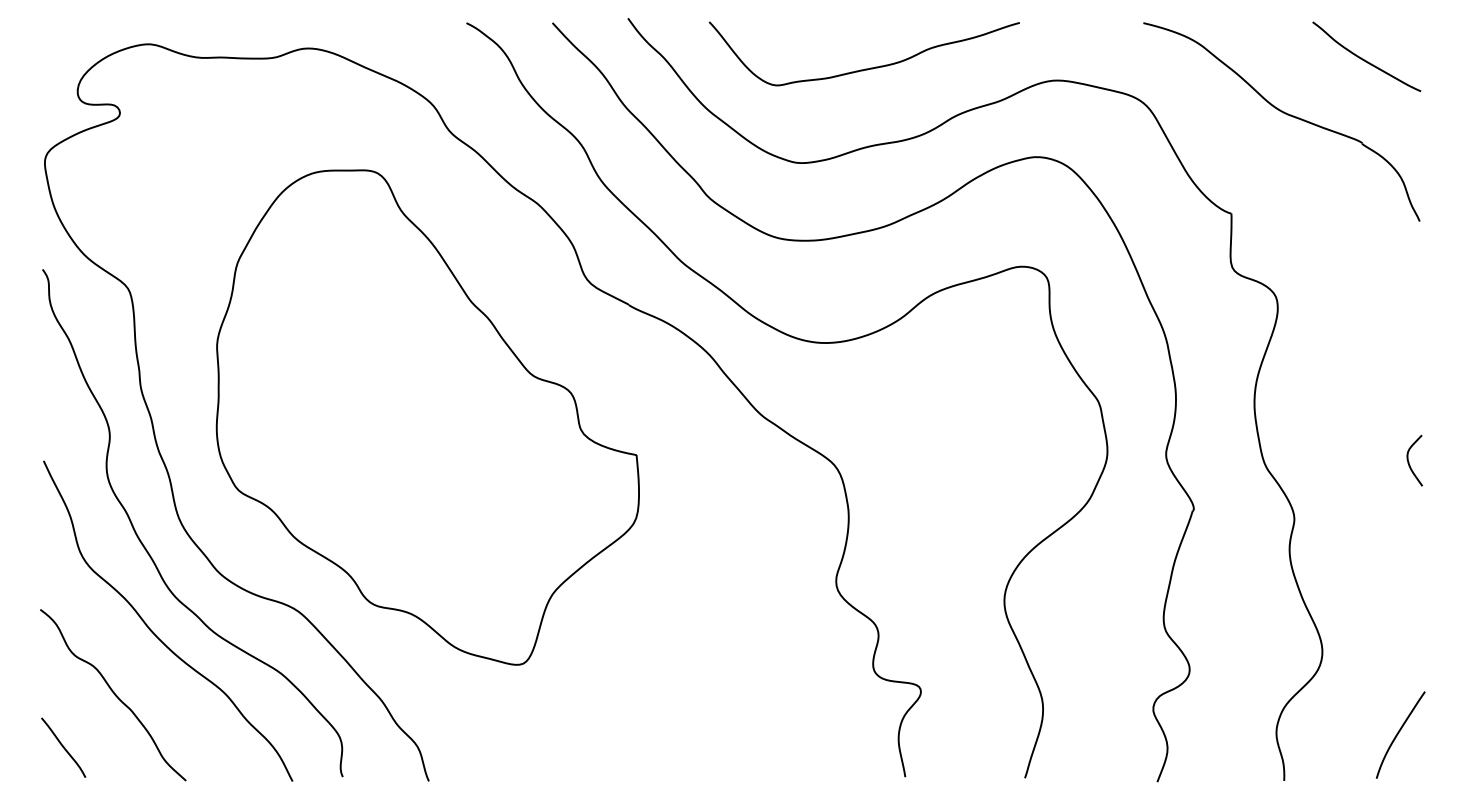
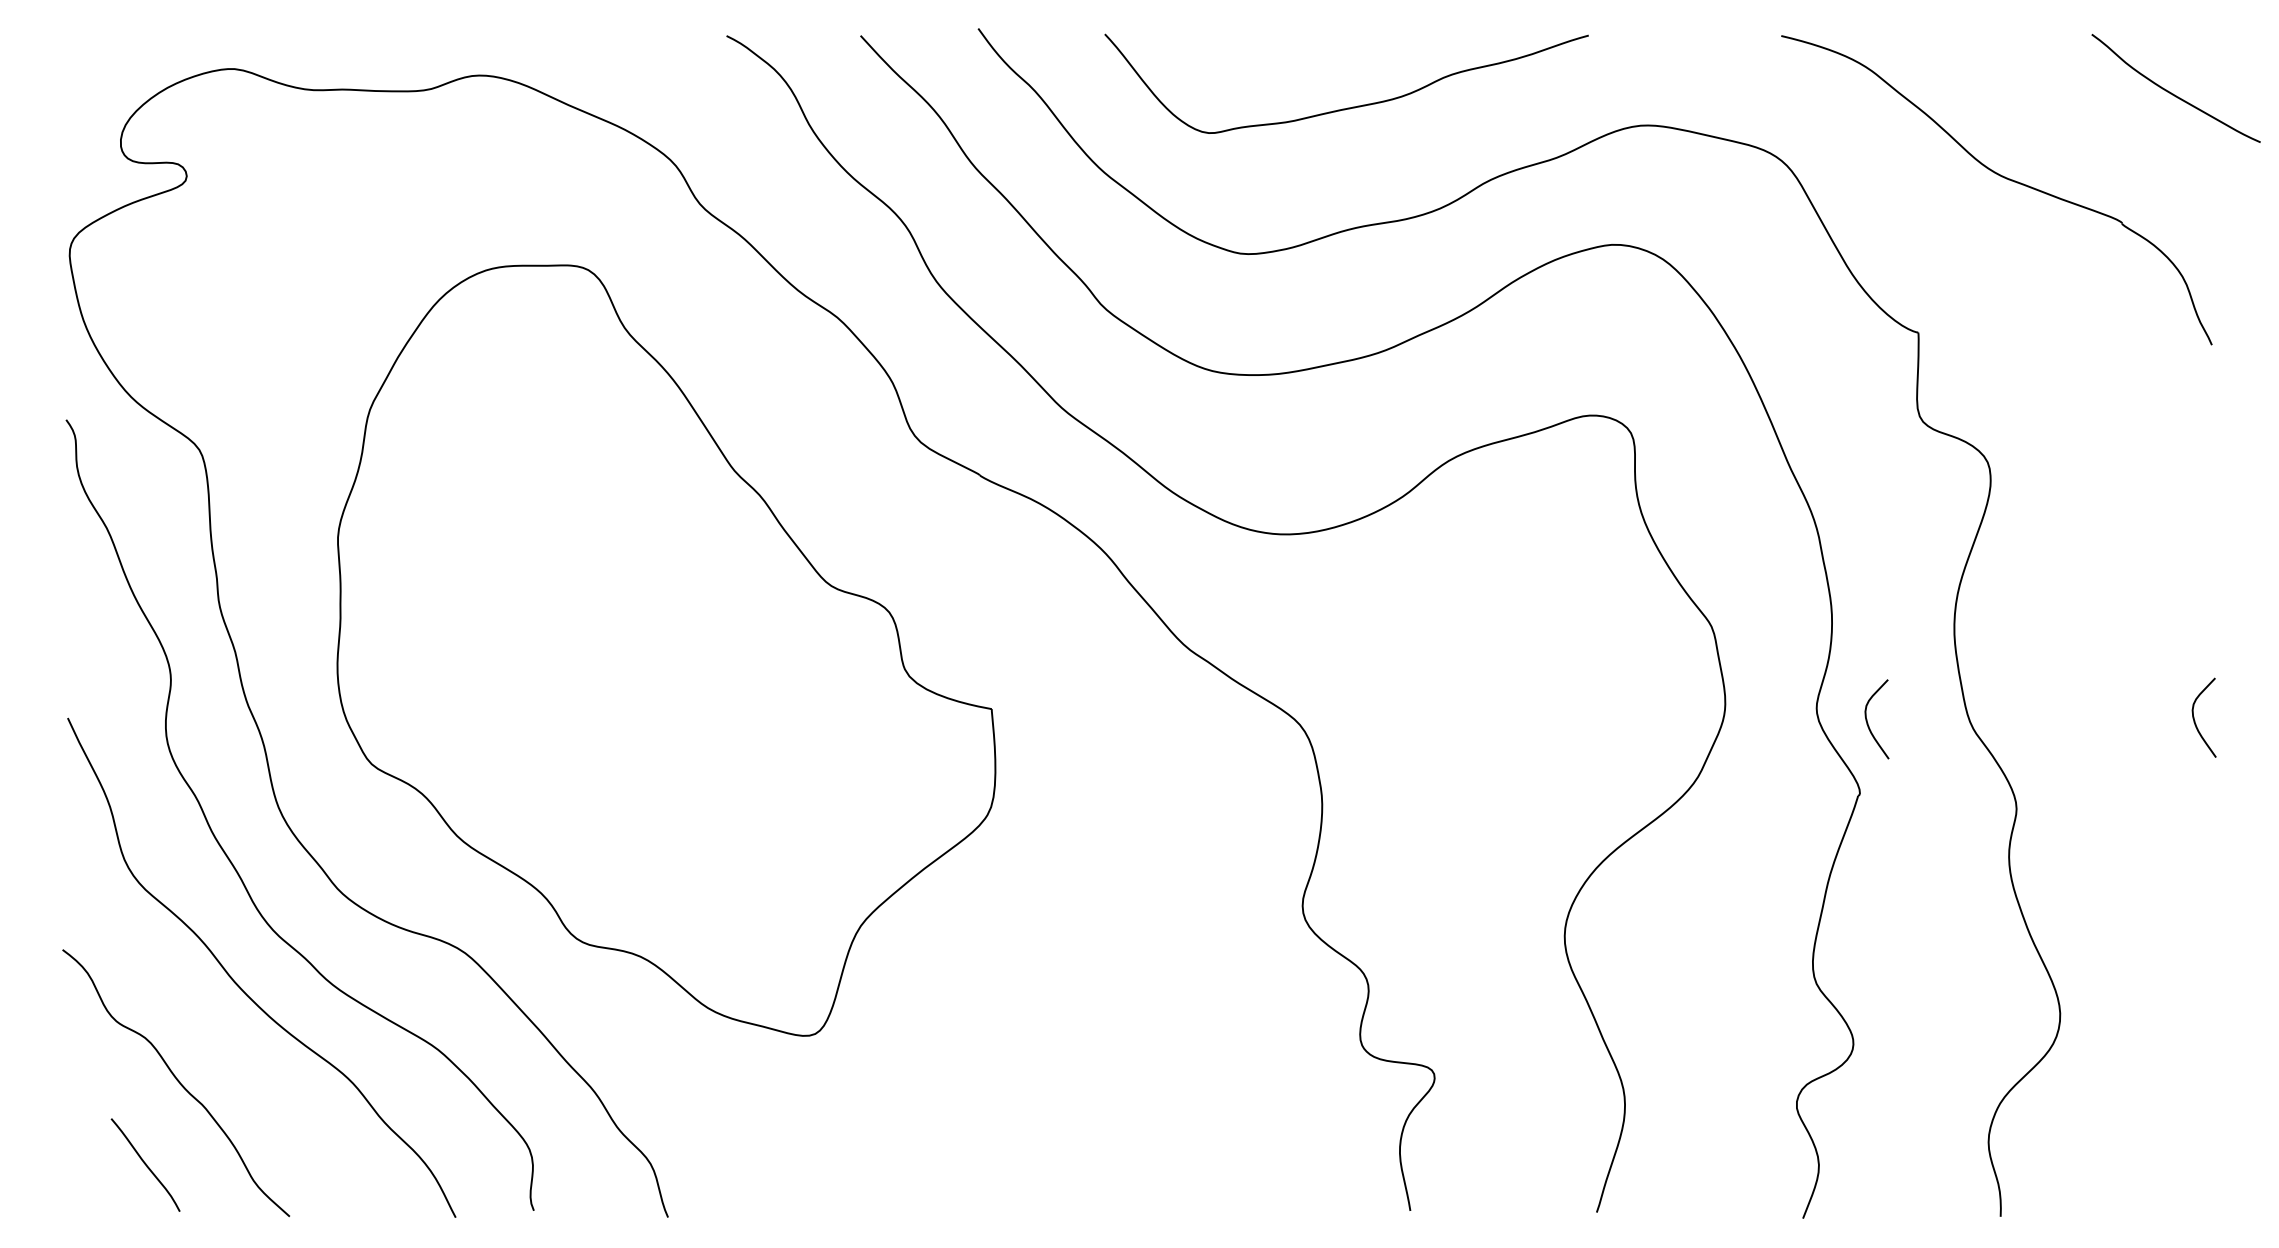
curve: (1363, 58) -> (2170, 91), moved
curve: (1199, 462) -> (1868, 720), added
curve: (1398, 734) -> (2178, 1144), removed
curve: (63, 747) -> (145, 1164), moved

